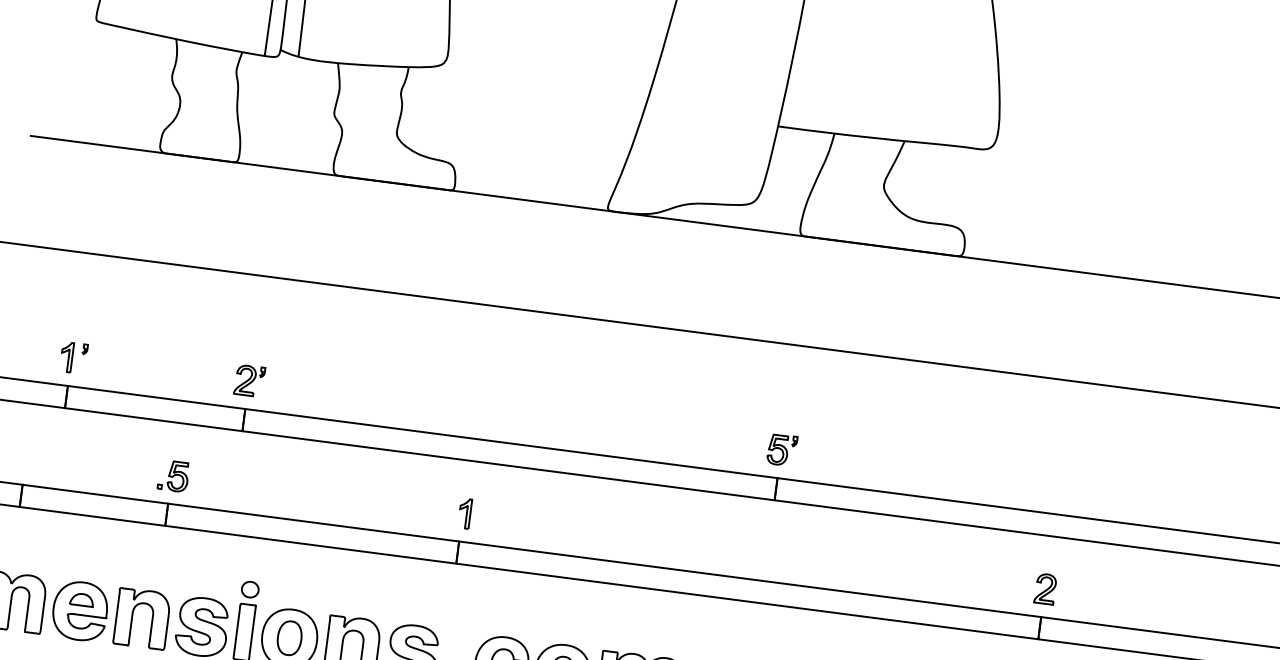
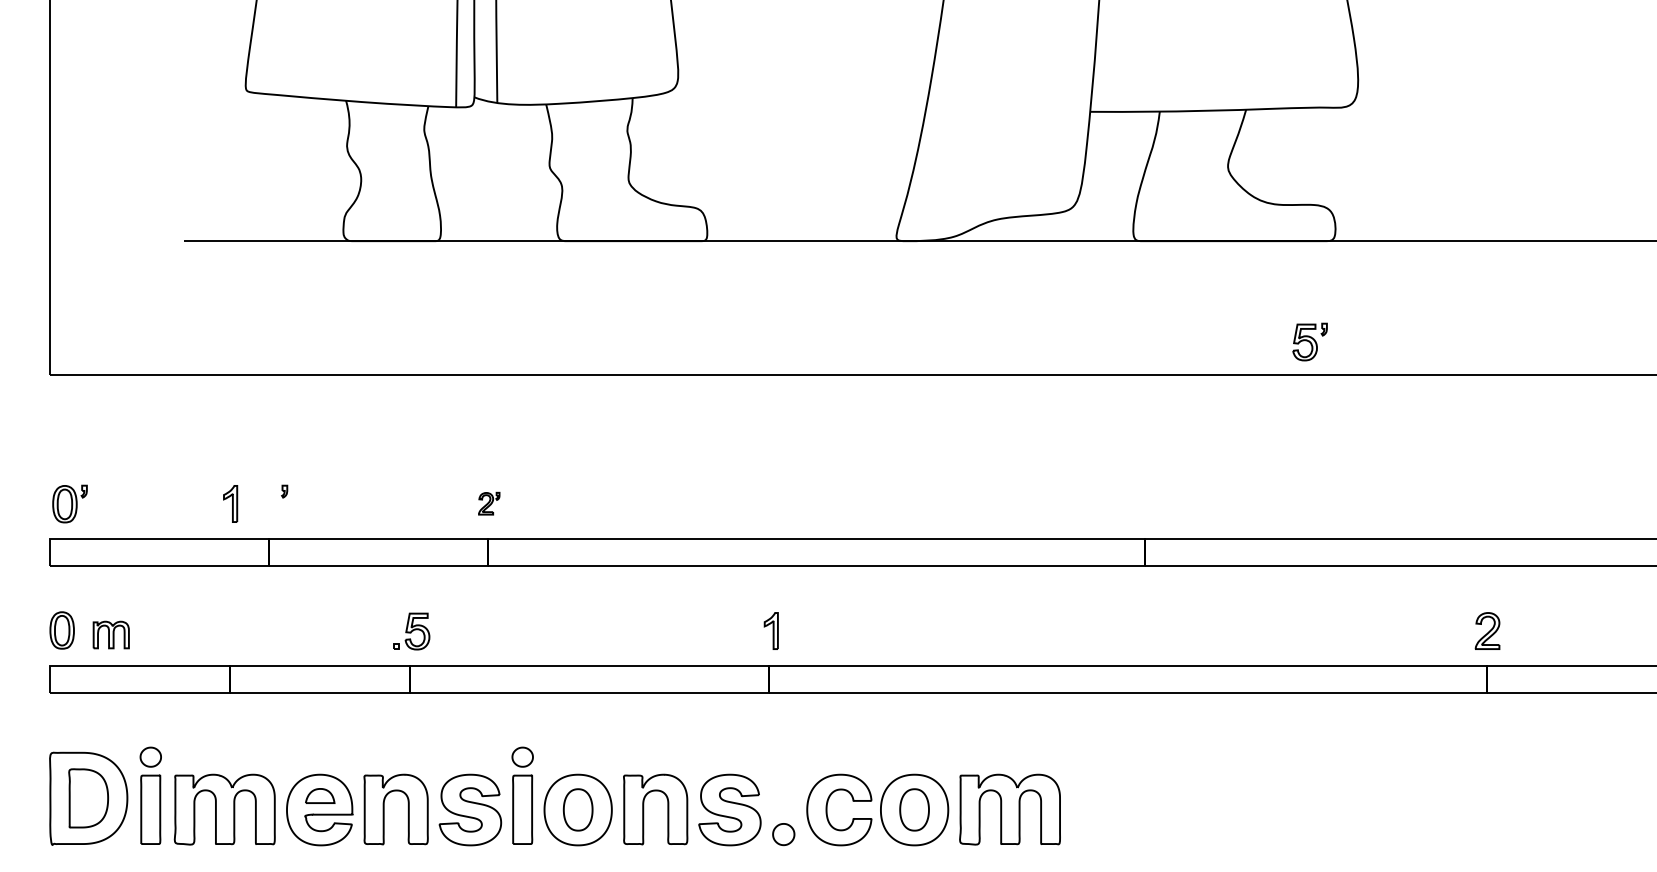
part: (66, 356) -> (230, 503), moved
part: (250, 380) -> (489, 503), size x0.6
part: (781, 449) -> (1309, 341), moved

